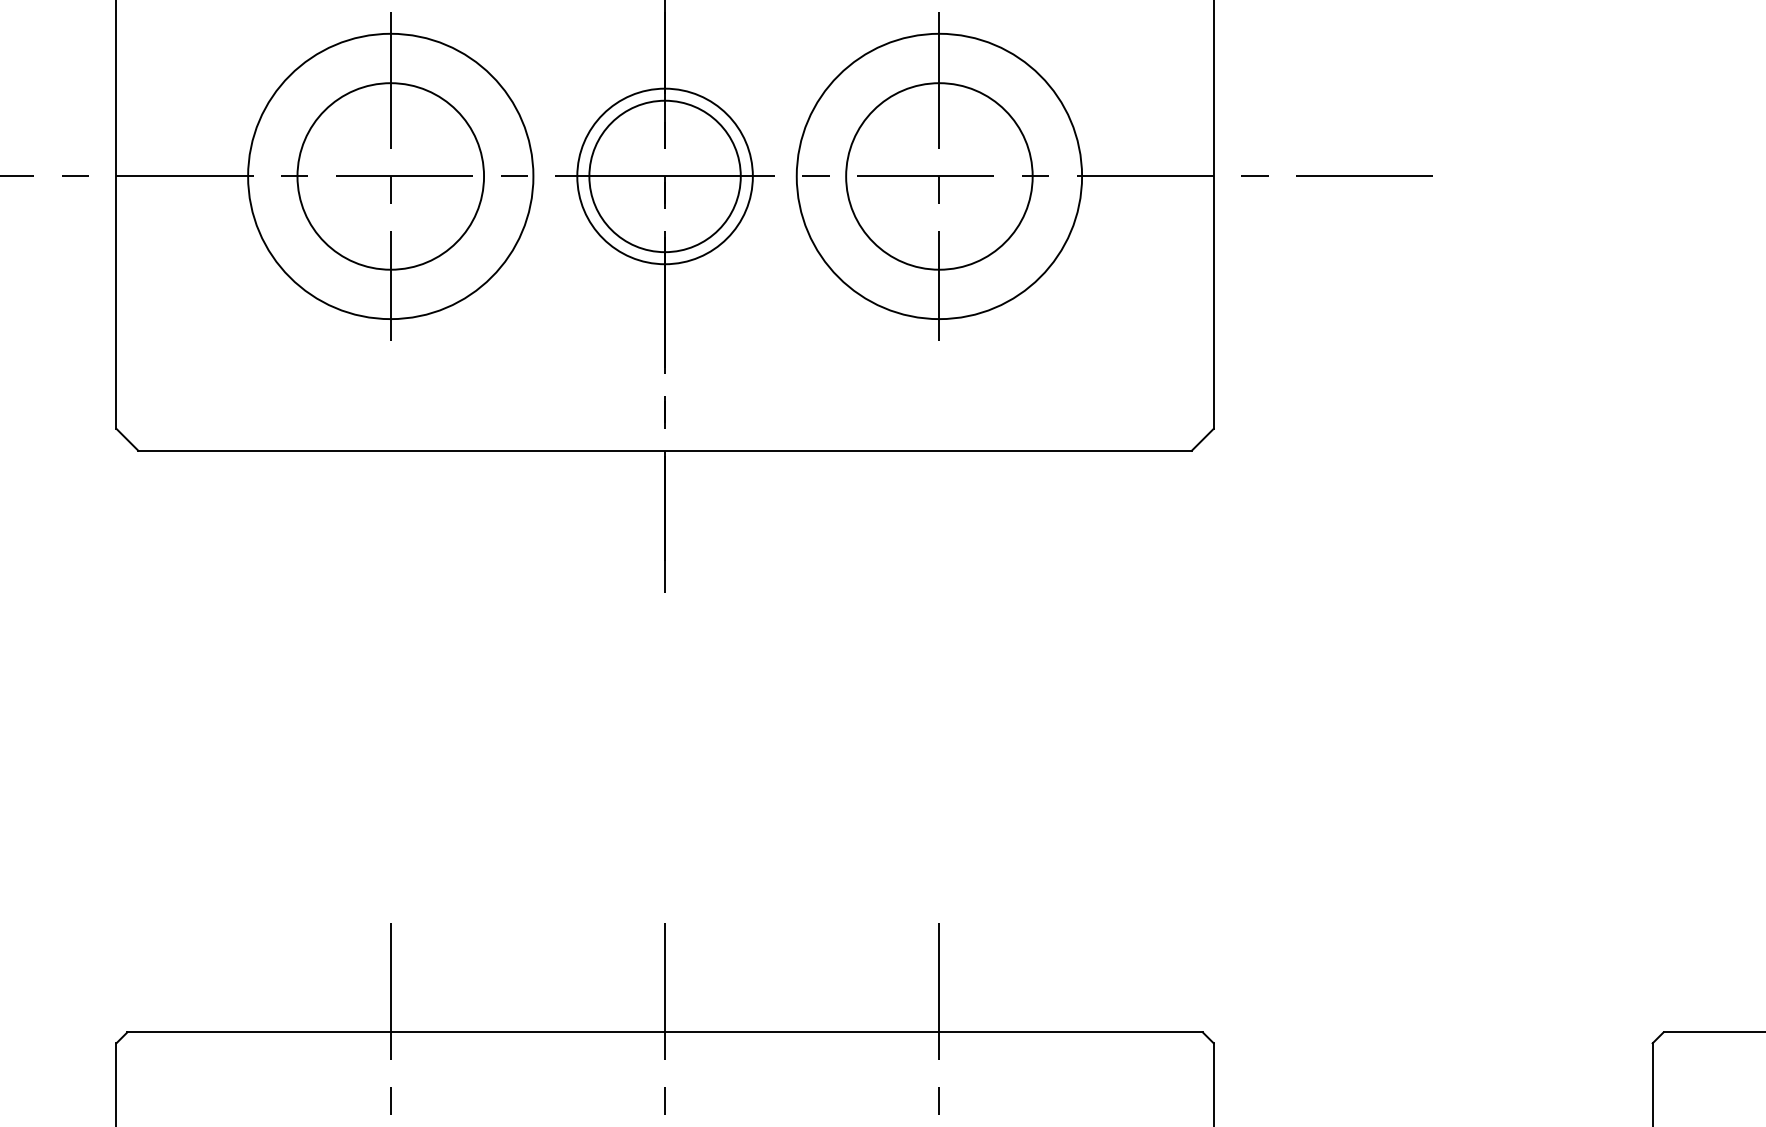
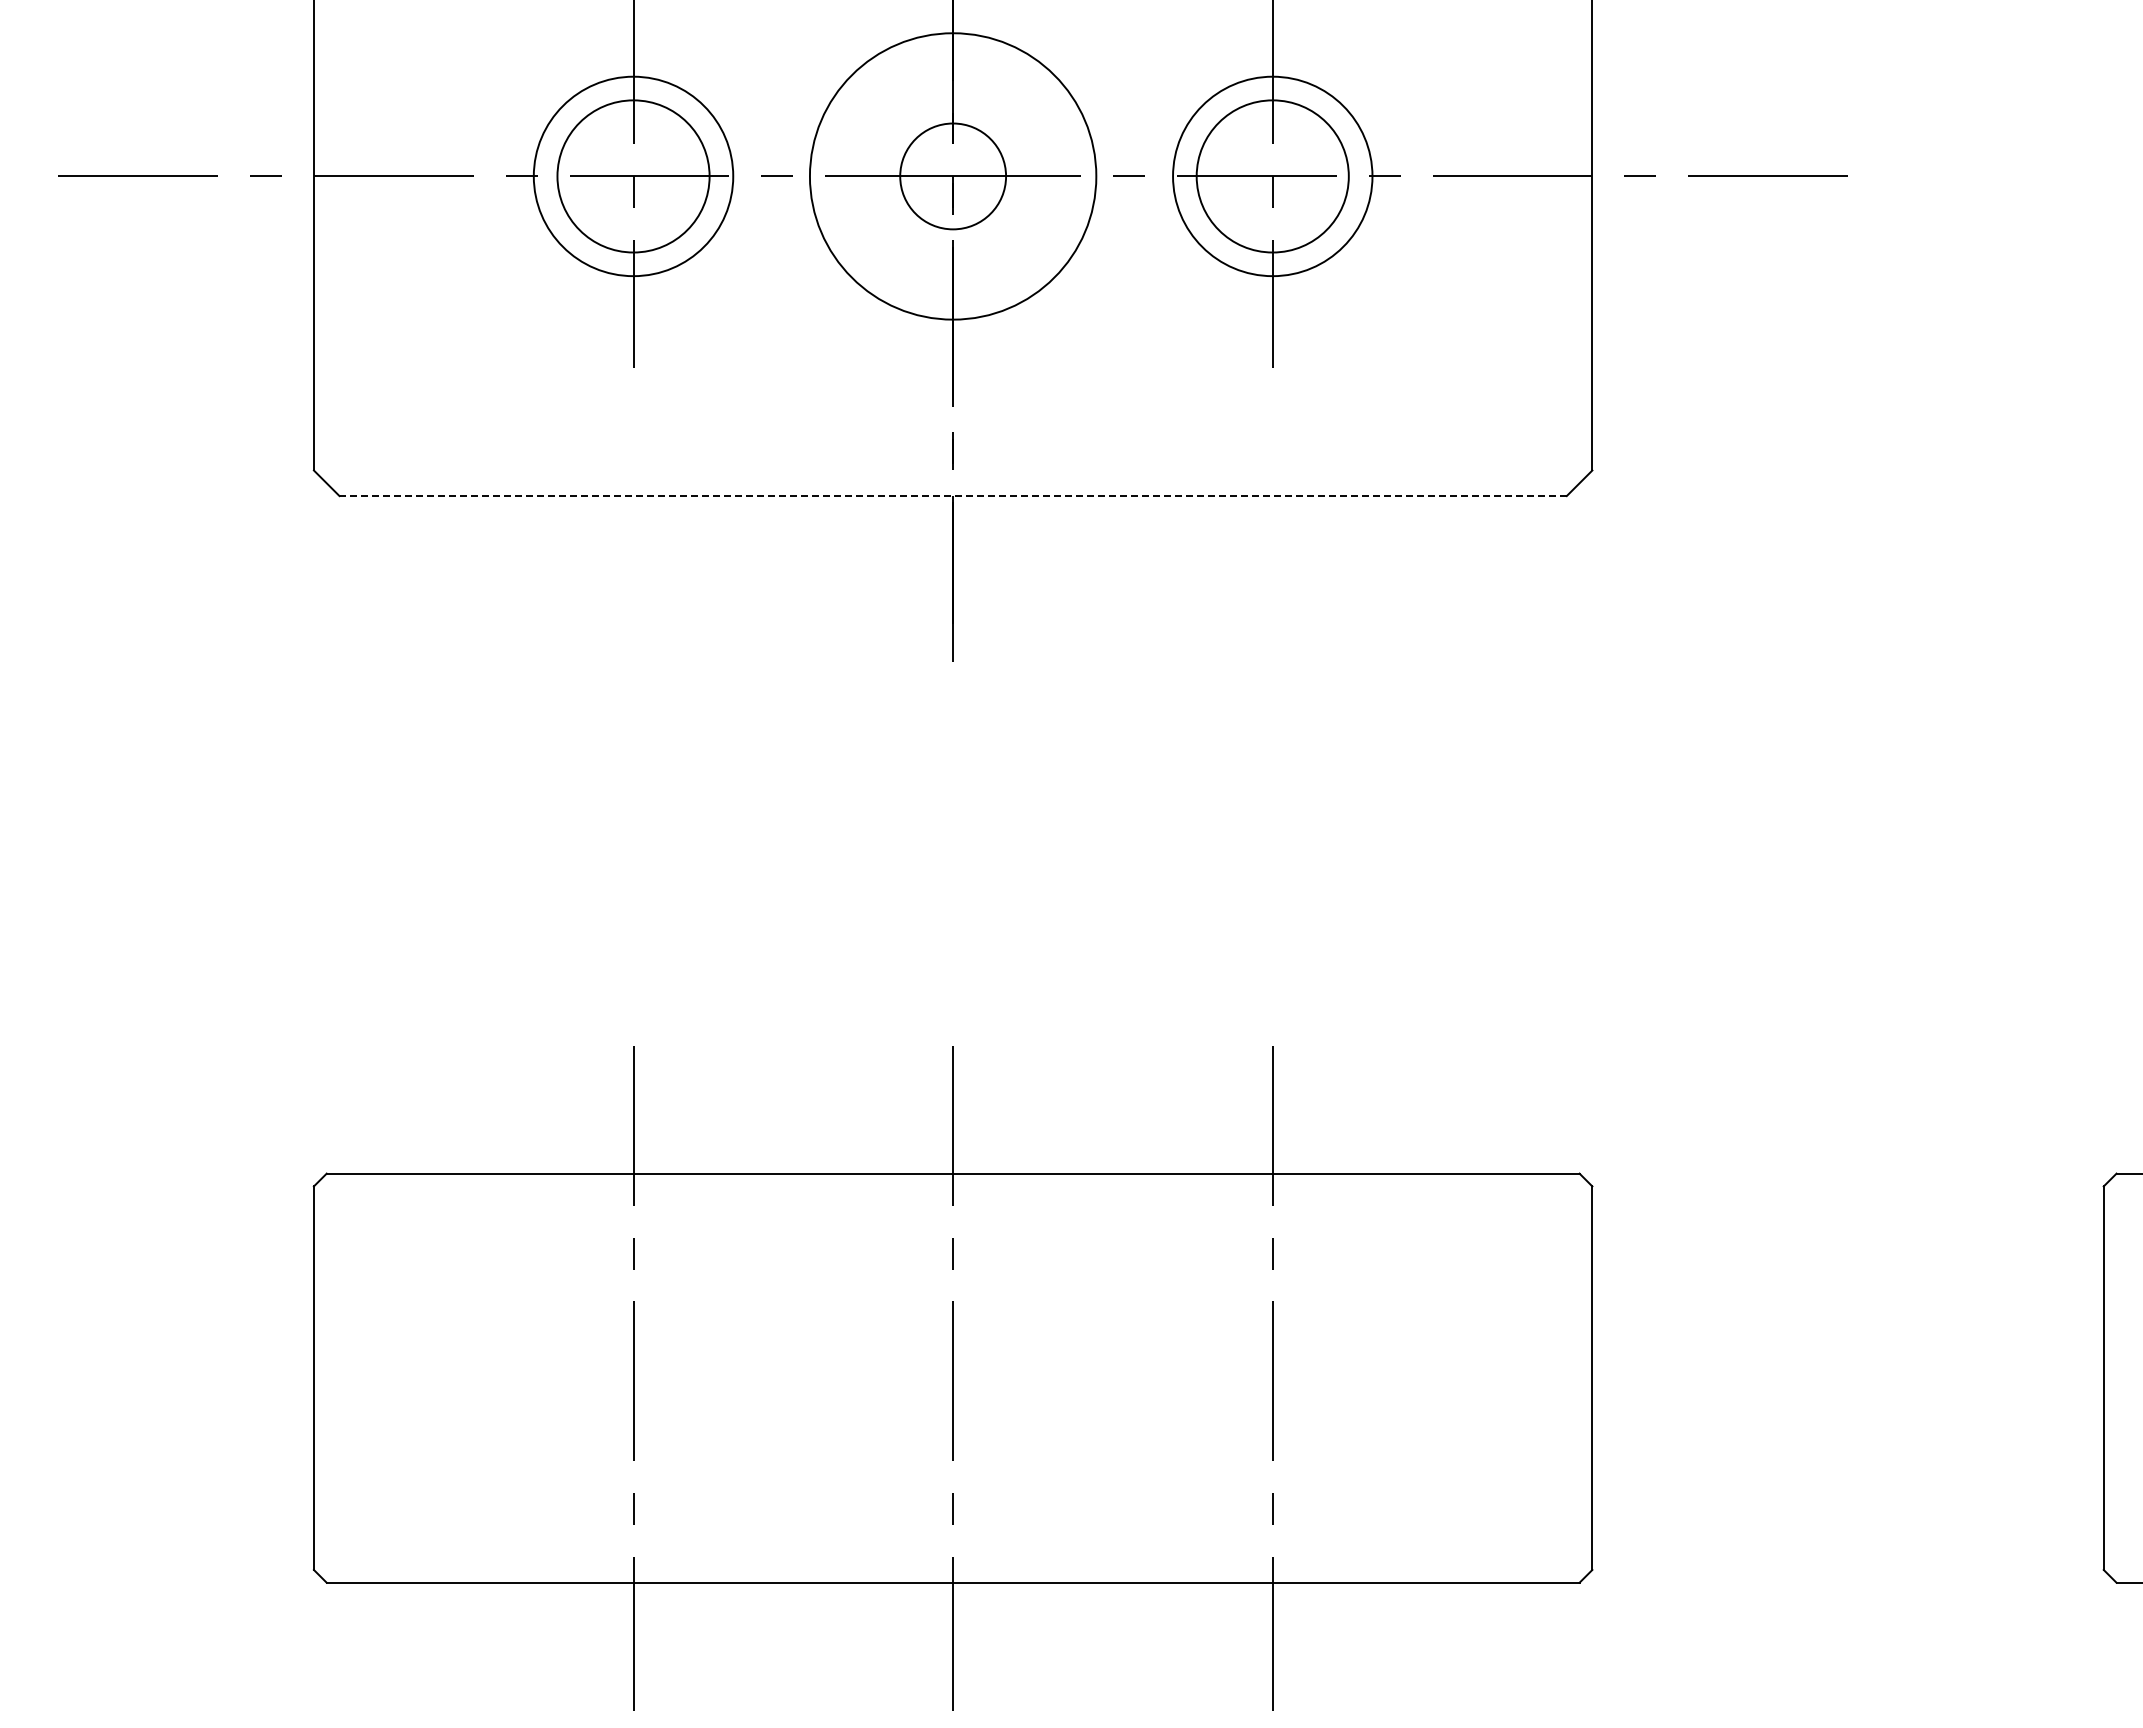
circle: (390, 176) -> (633, 176), size x0.6
circle: (390, 176) -> (633, 176), size x0.7
circle: (664, 176) -> (952, 176), size x0.6
circle: (664, 176) -> (952, 176), size x1.4
circle: (939, 176) -> (1272, 176), size x0.6
circle: (939, 176) -> (1272, 176), size x0.7
line: (665, 451) -> (953, 496), solid -> dashed

